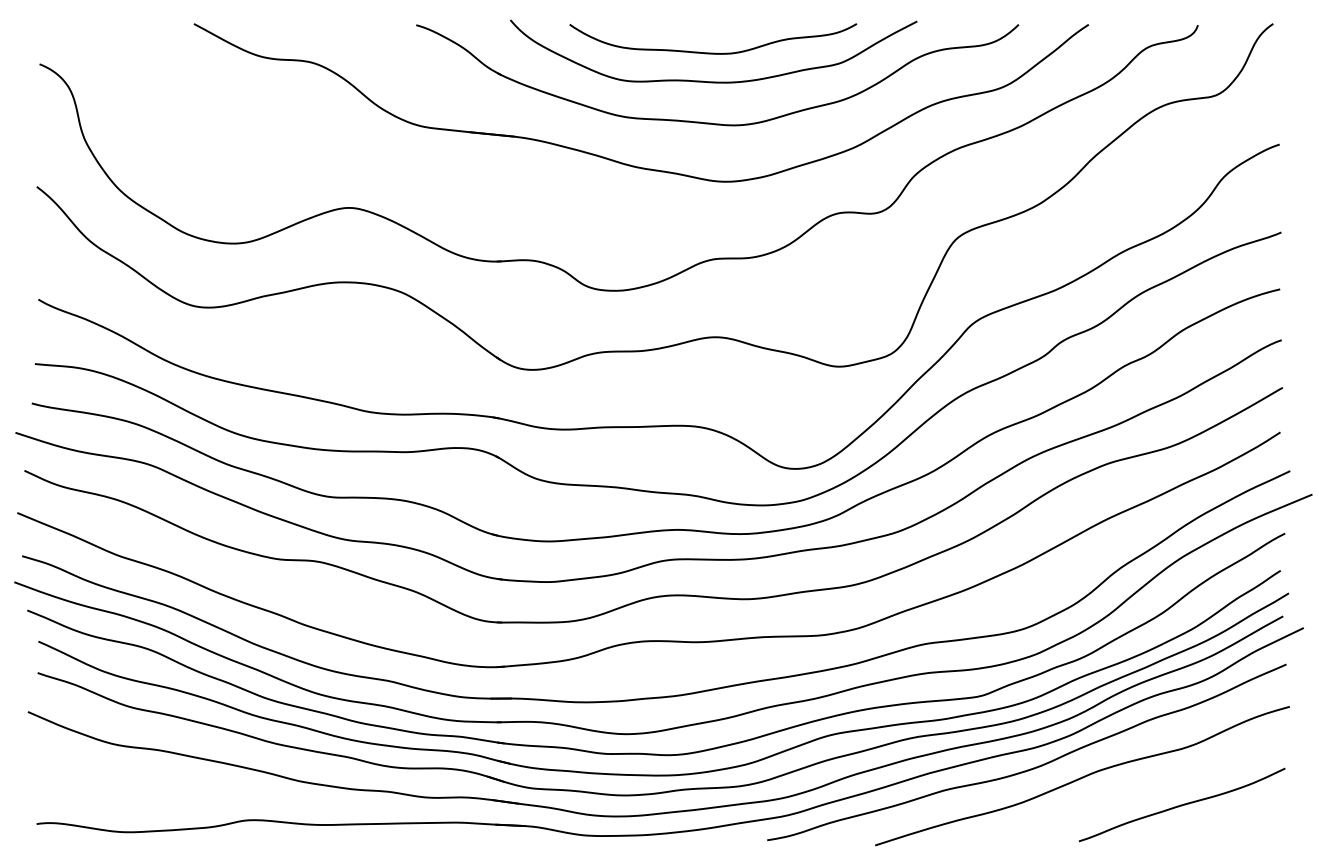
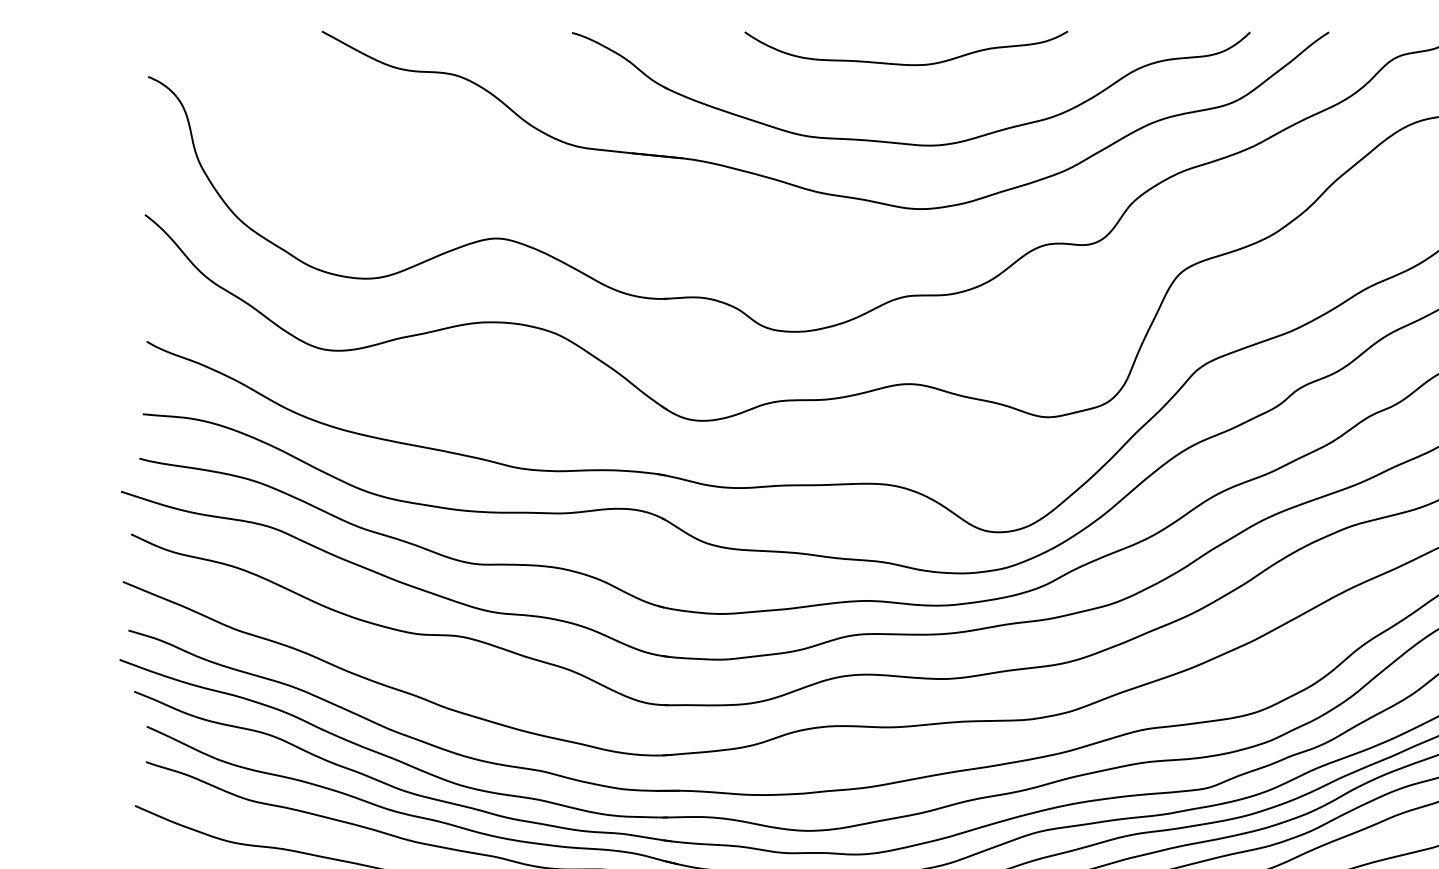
curve: (713, 81) -> (906, 96), removed

